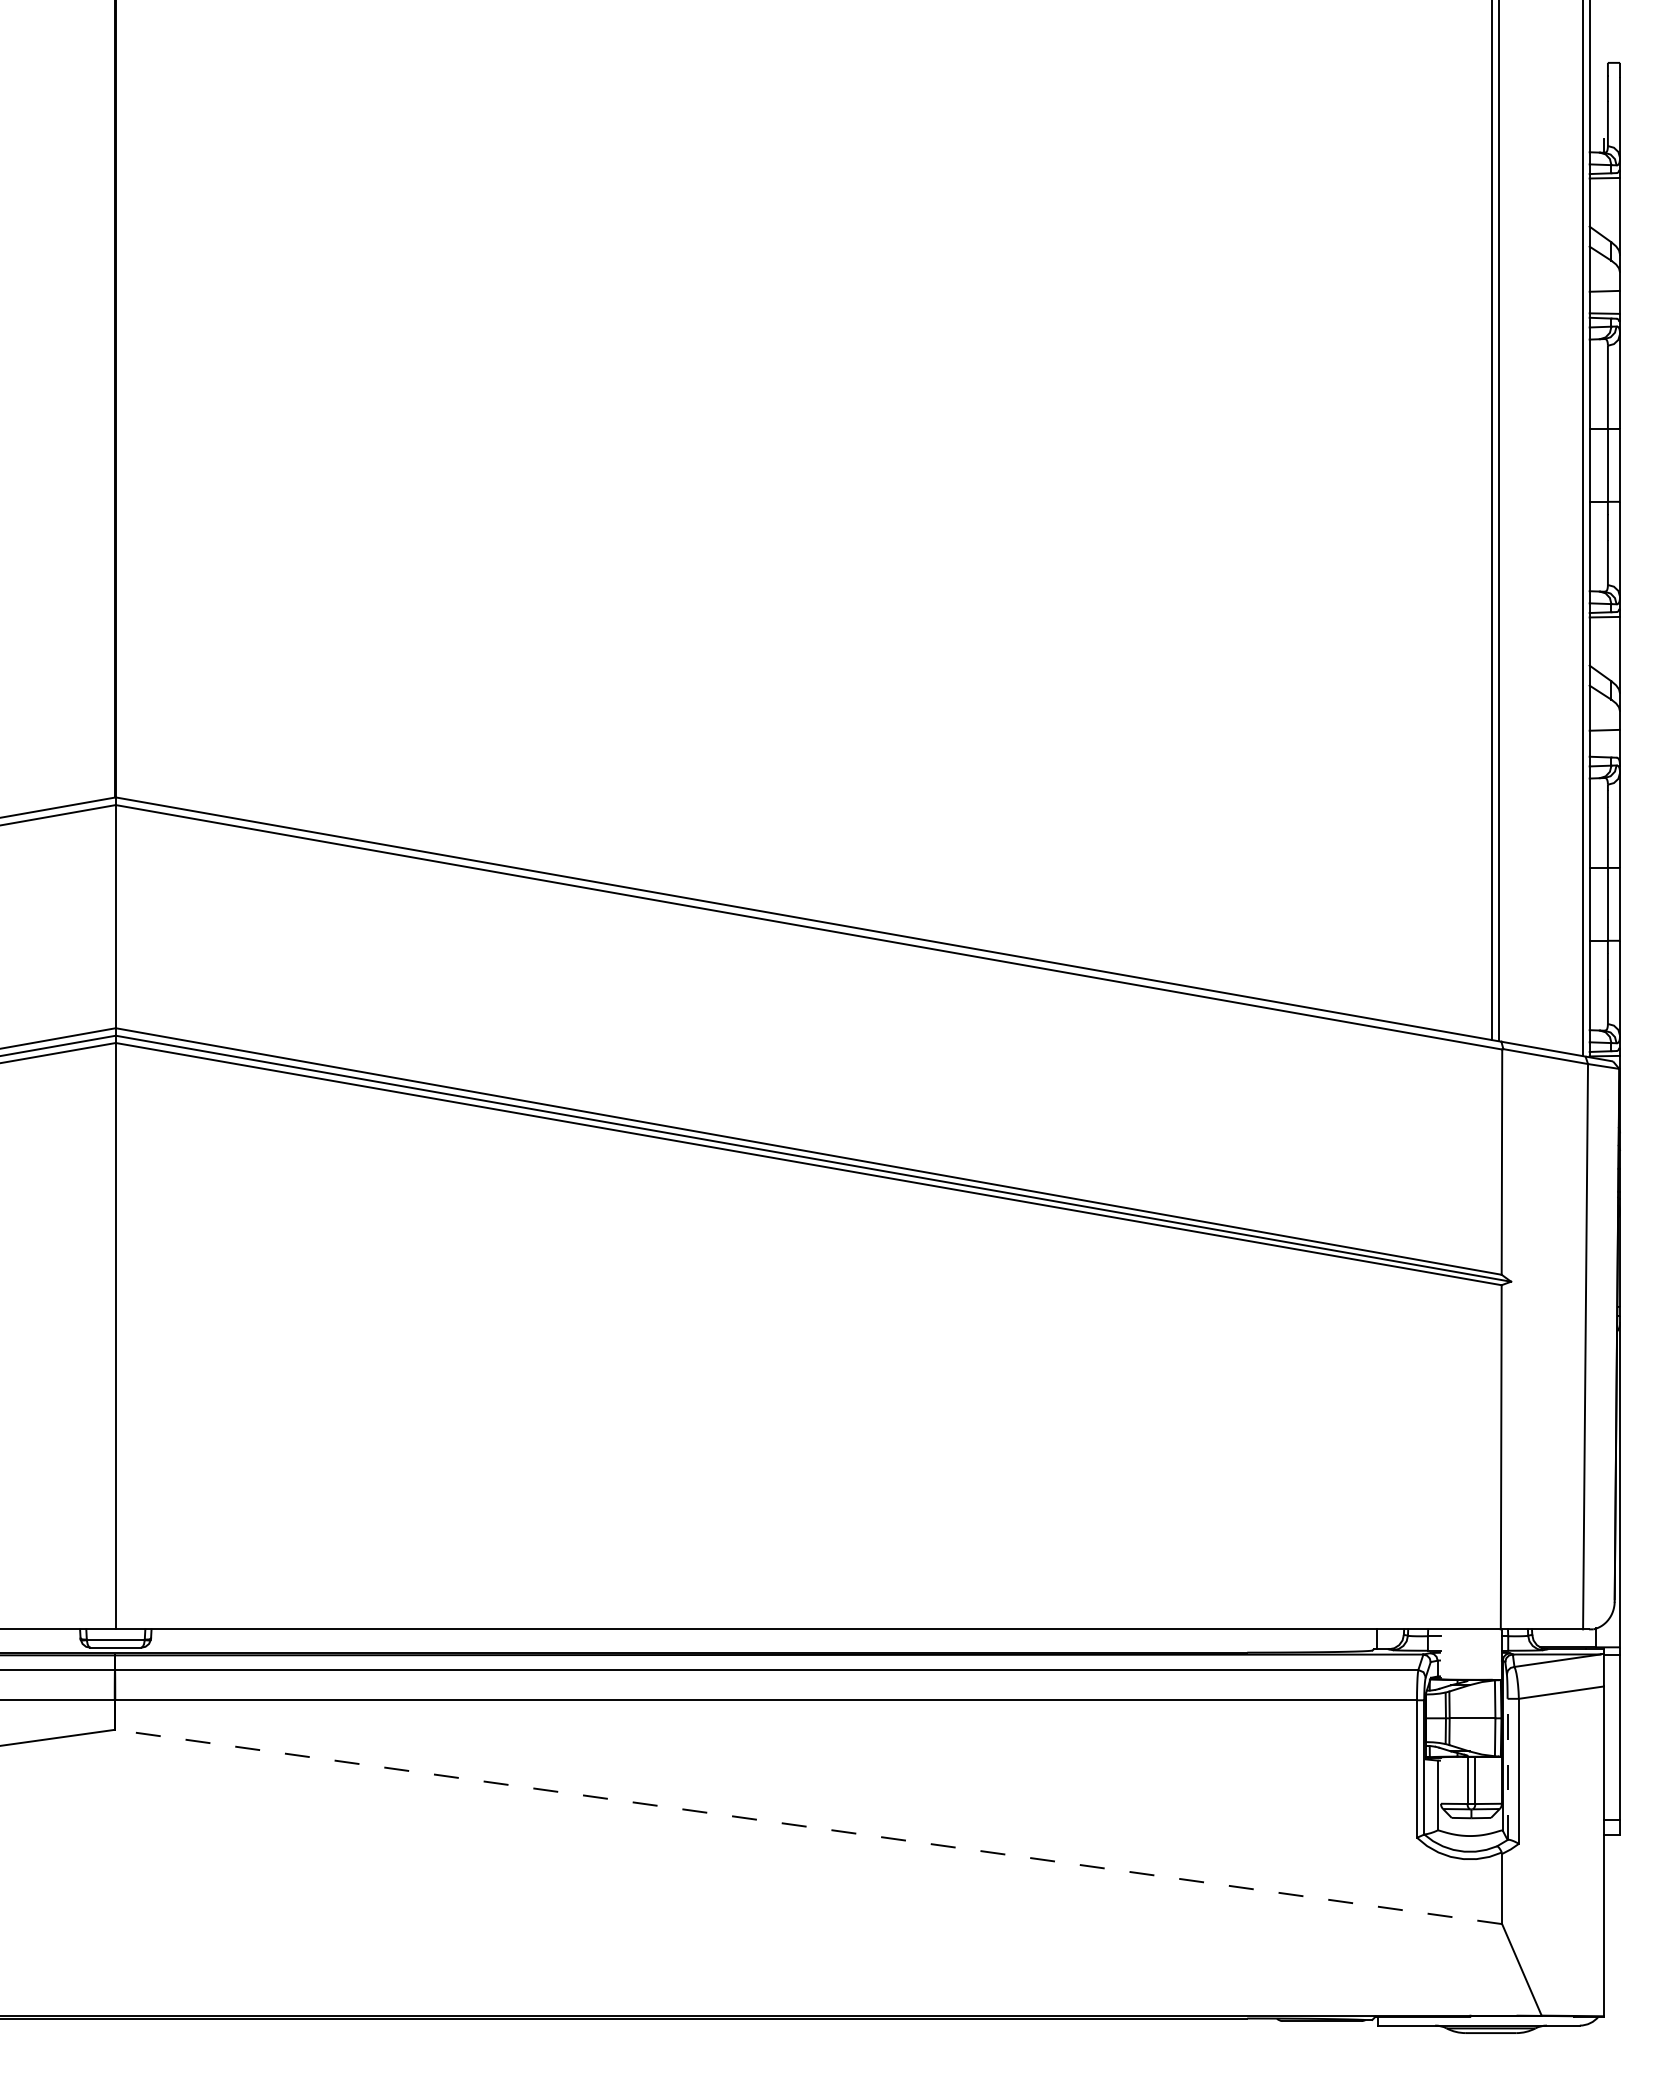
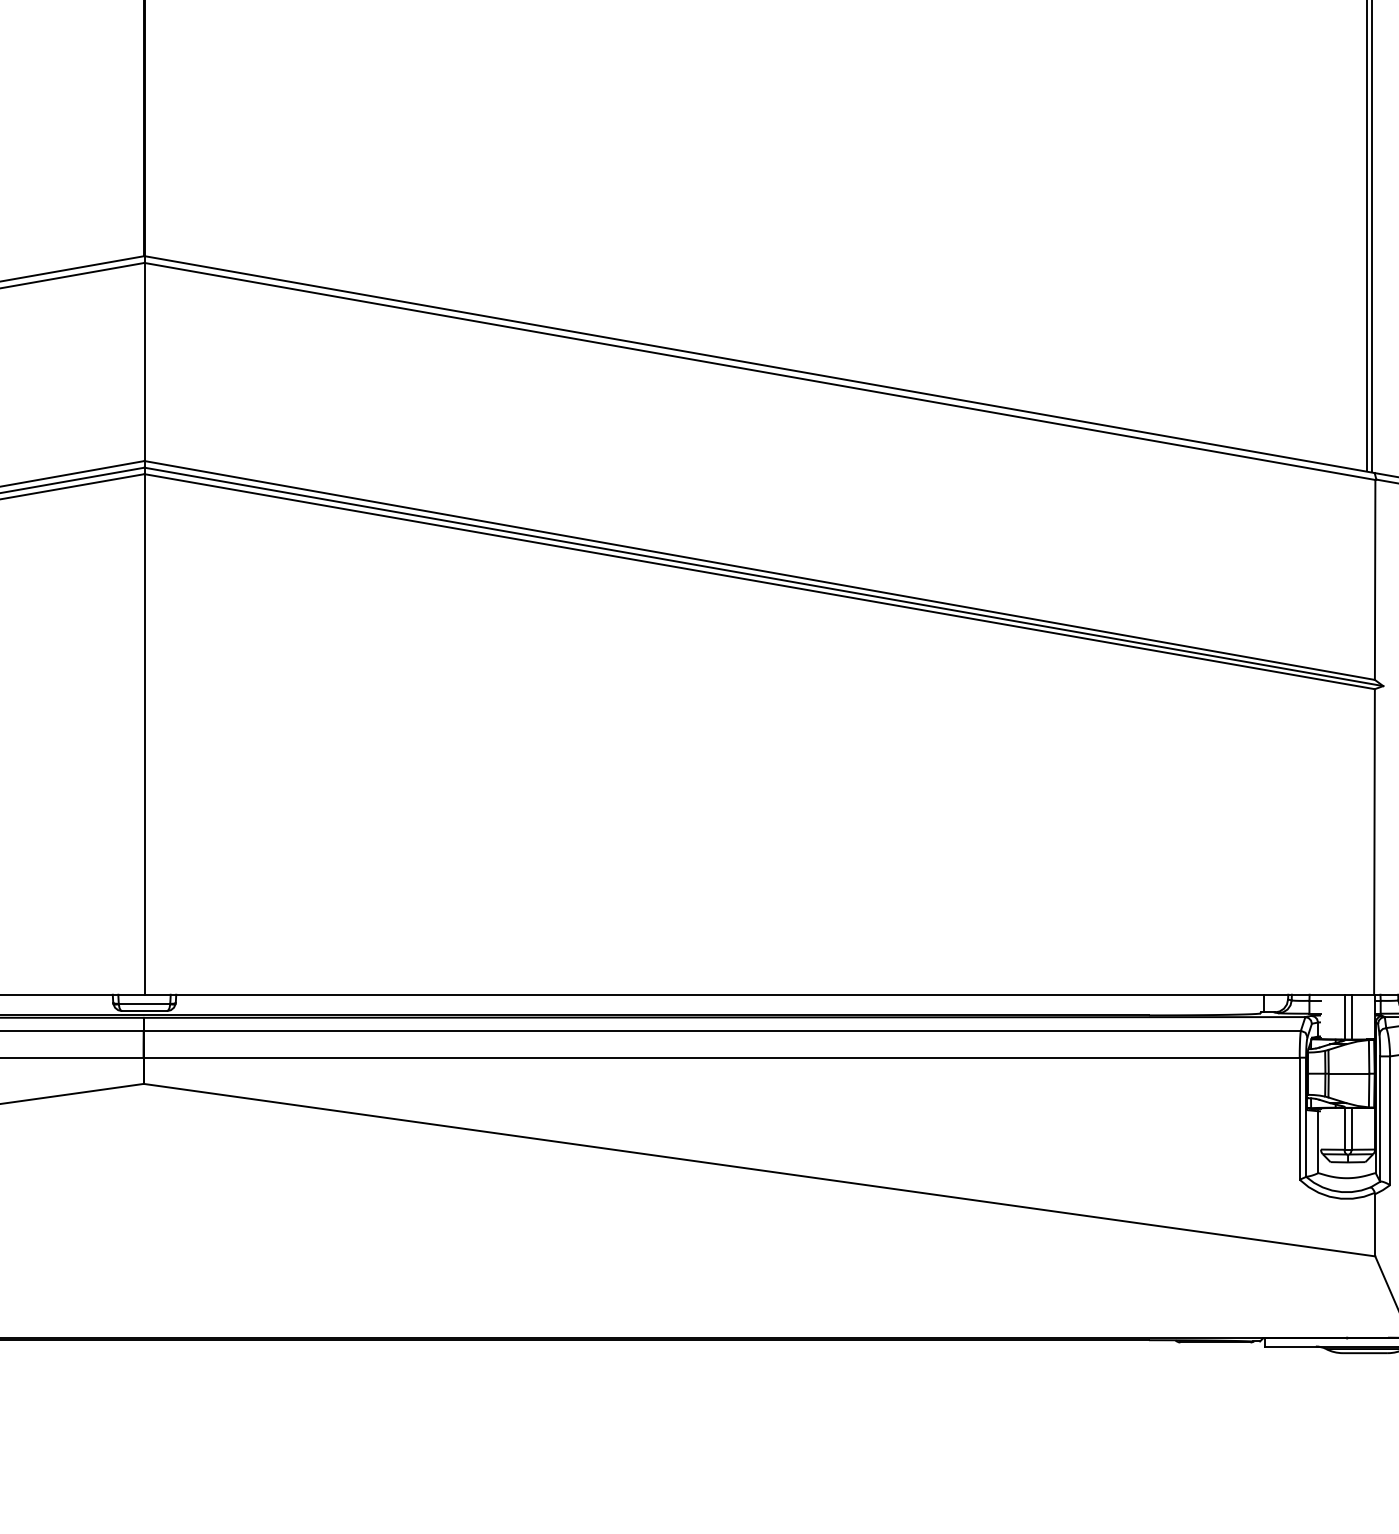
line: (1467, 1654) -> (1344, 1017), added
line: (1475, 1654) -> (1351, 1017), added
line: (1507, 1769) -> (1380, 1119), dashed -> solid
line: (808, 1826) -> (759, 1169), dashed -> solid

